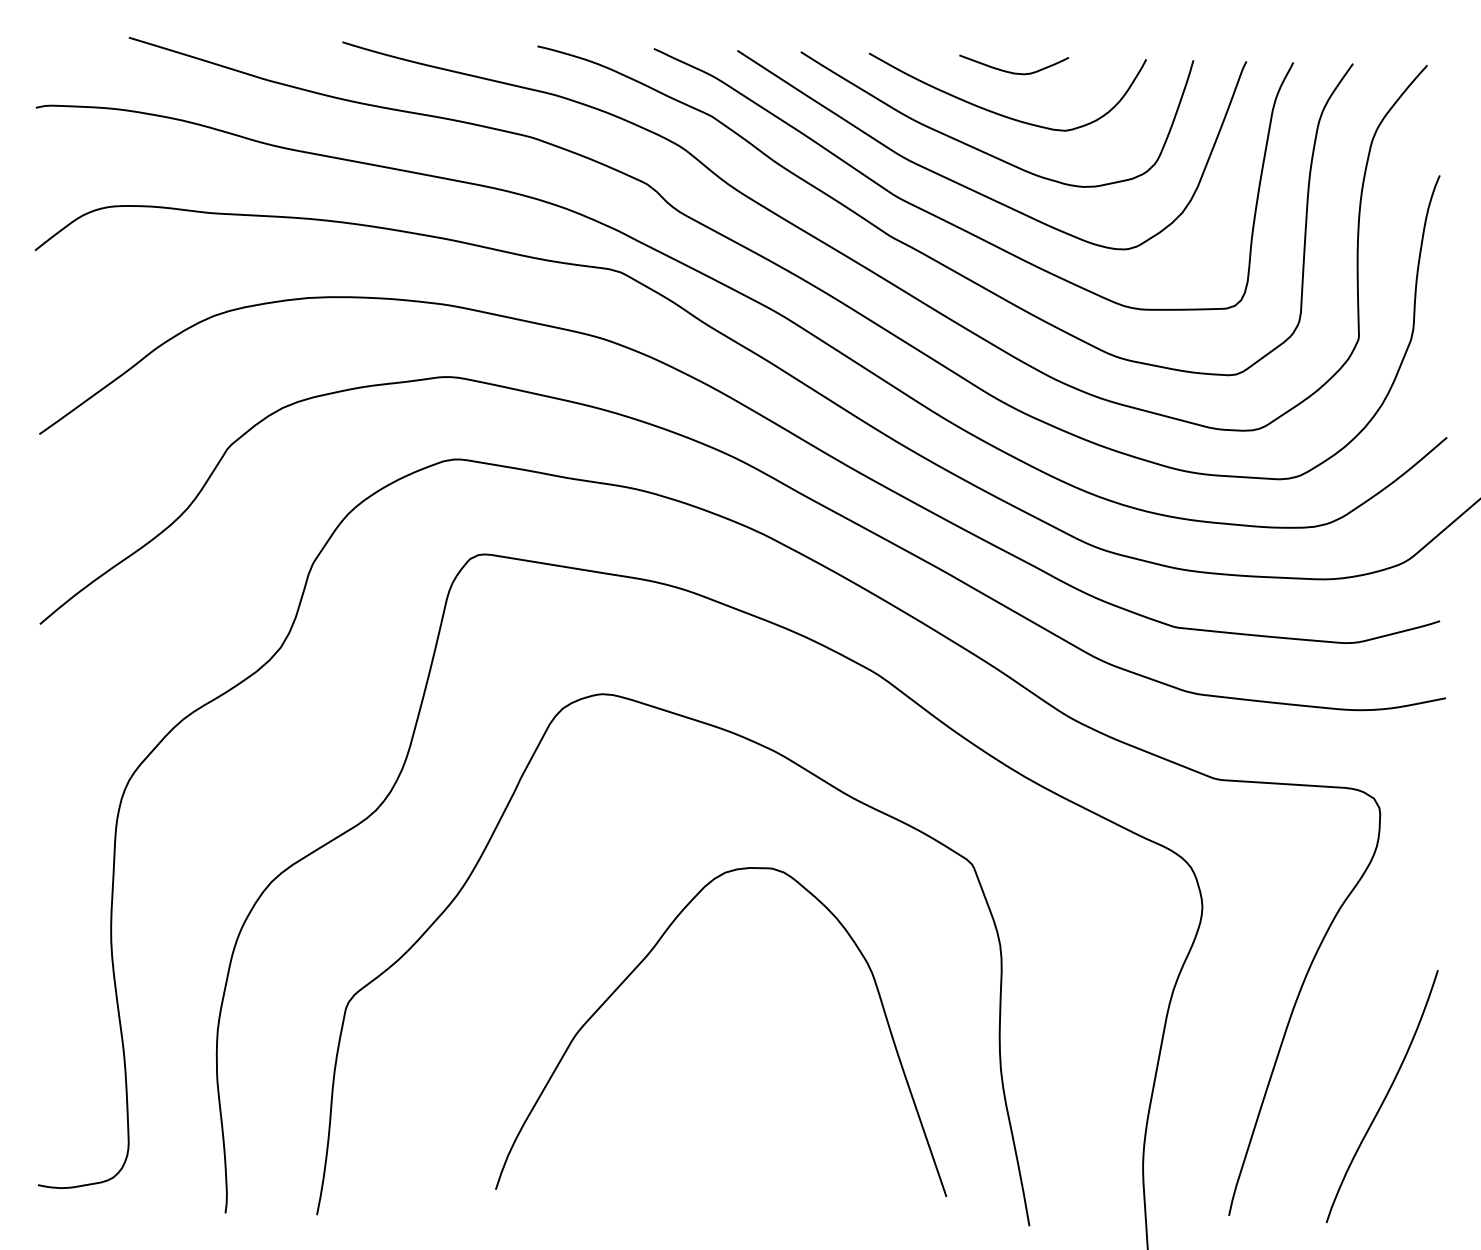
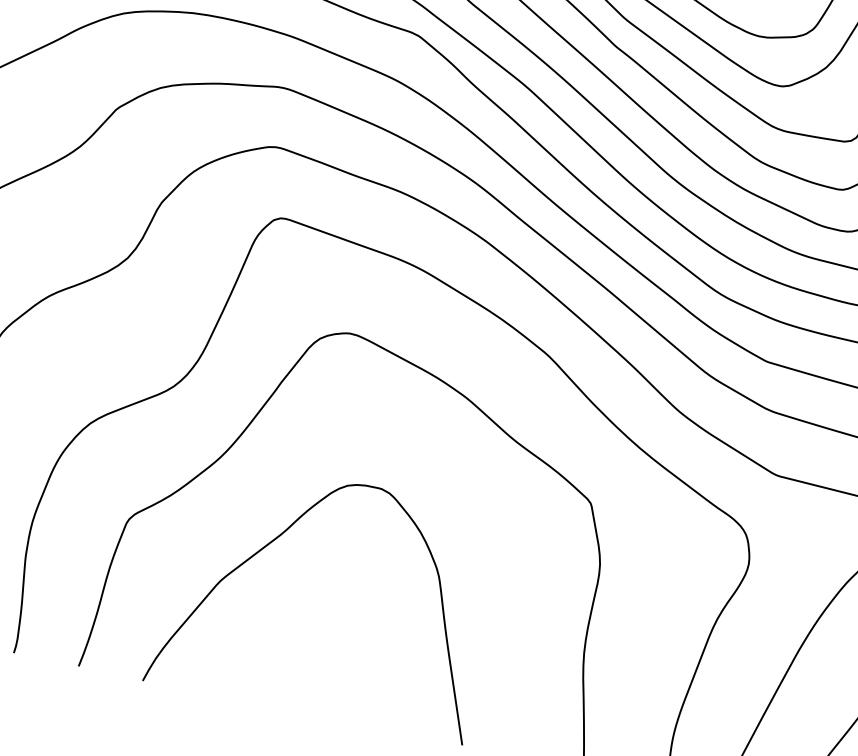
curve: (645, 959) -> (279, 536), moved

